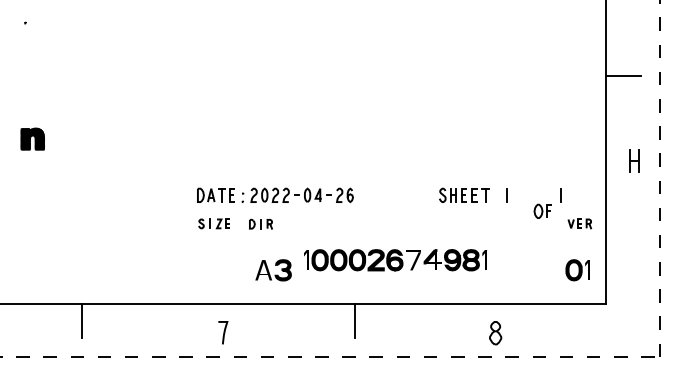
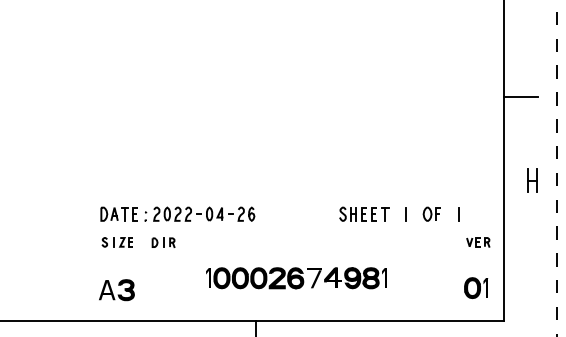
part: (542, 210) -> (431, 213), moved
part: (273, 270) -> (116, 290), moved

